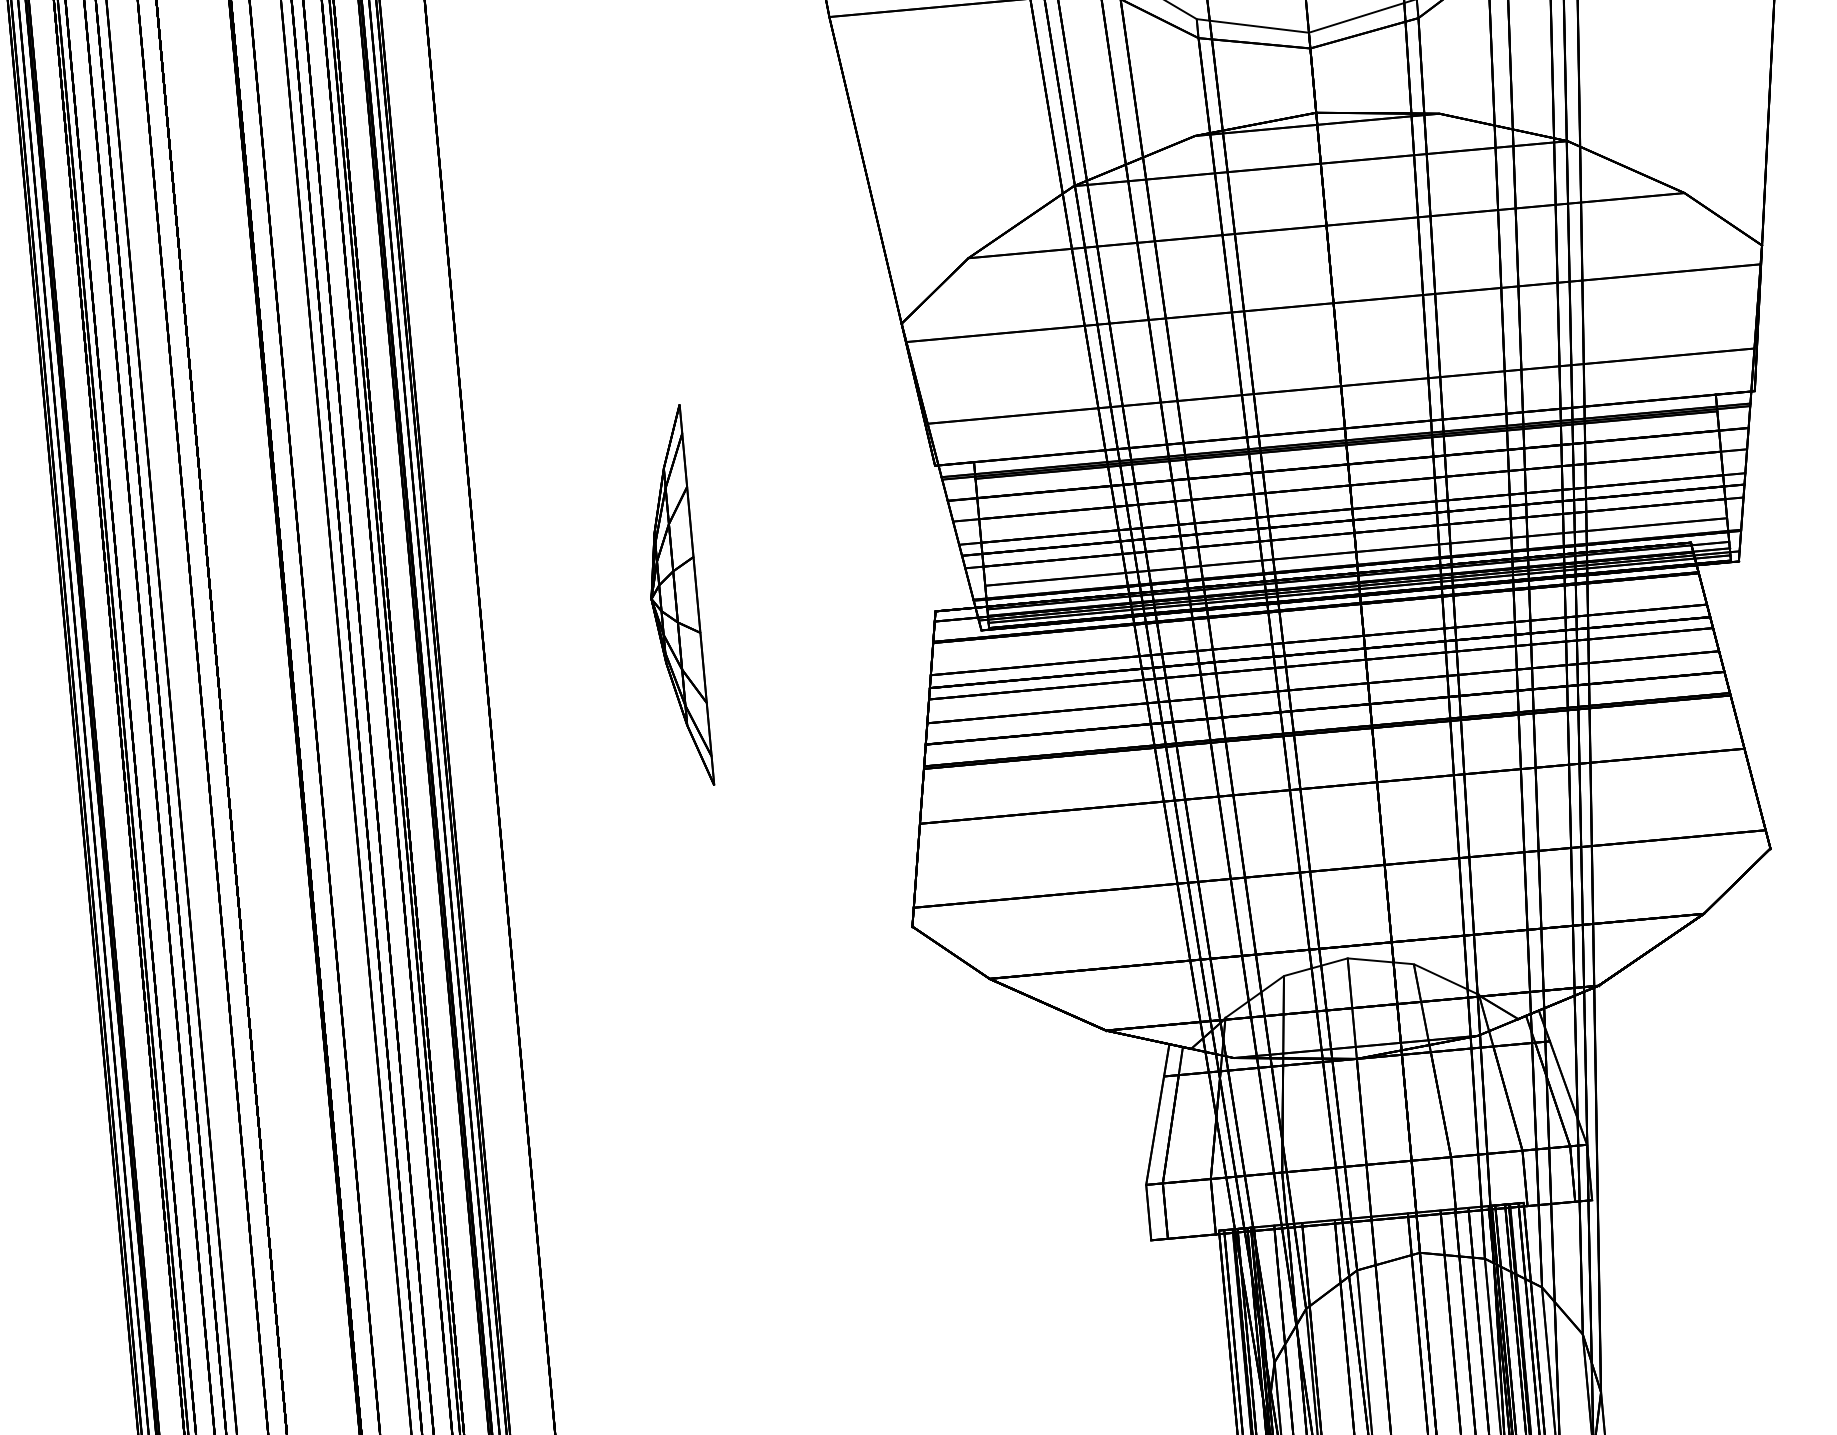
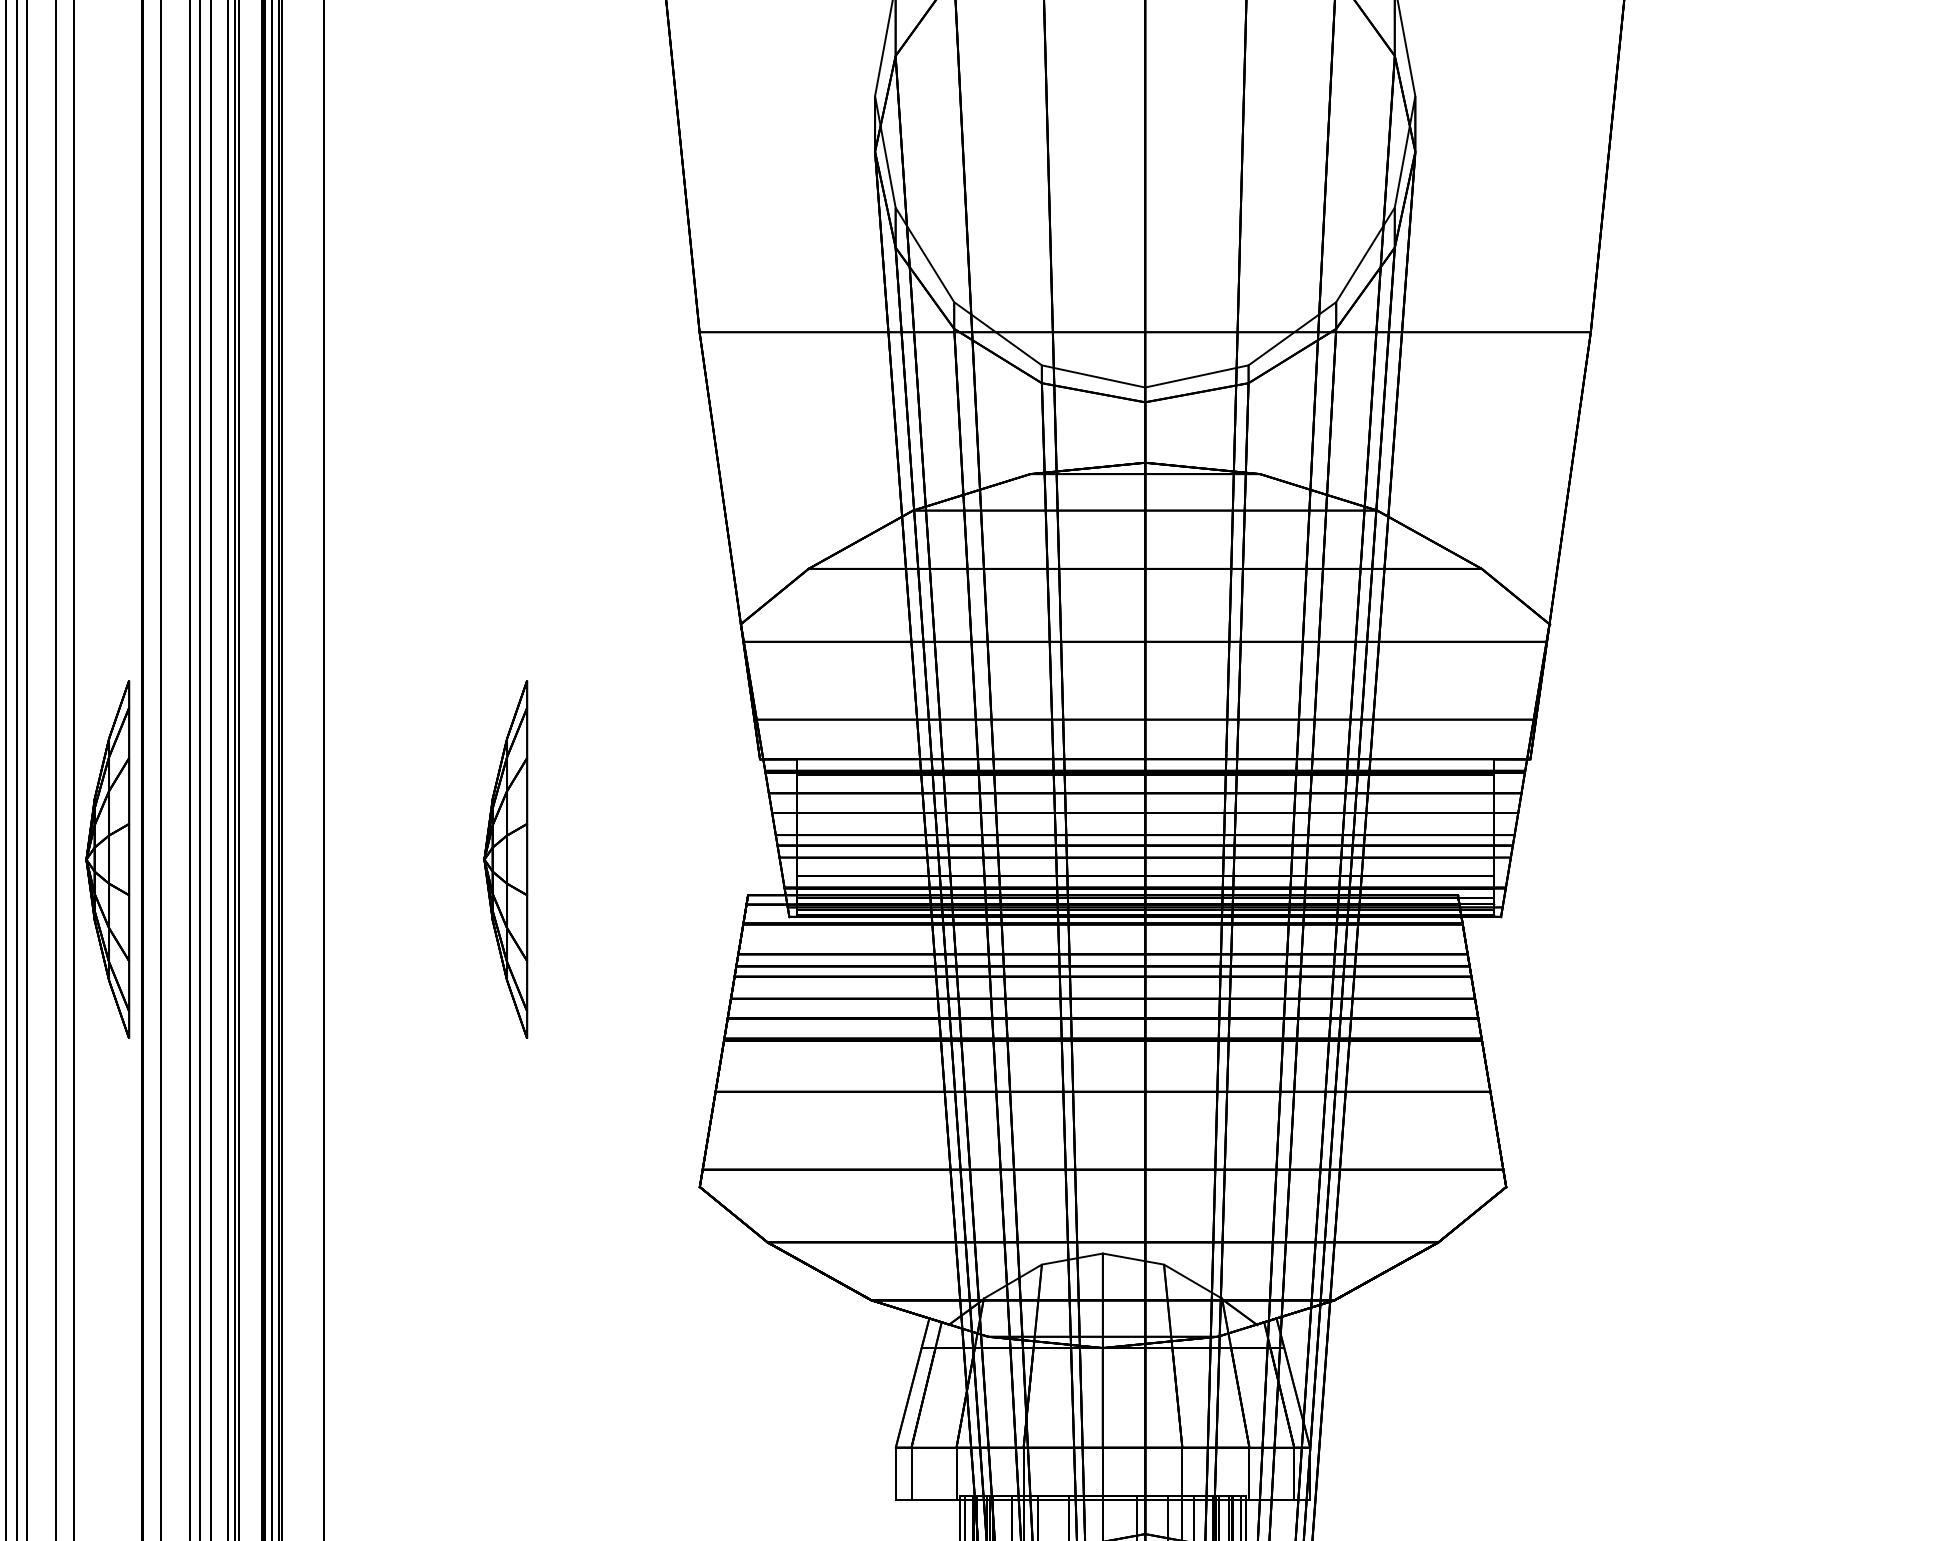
part: (250, 635) -> (107, 859), added

